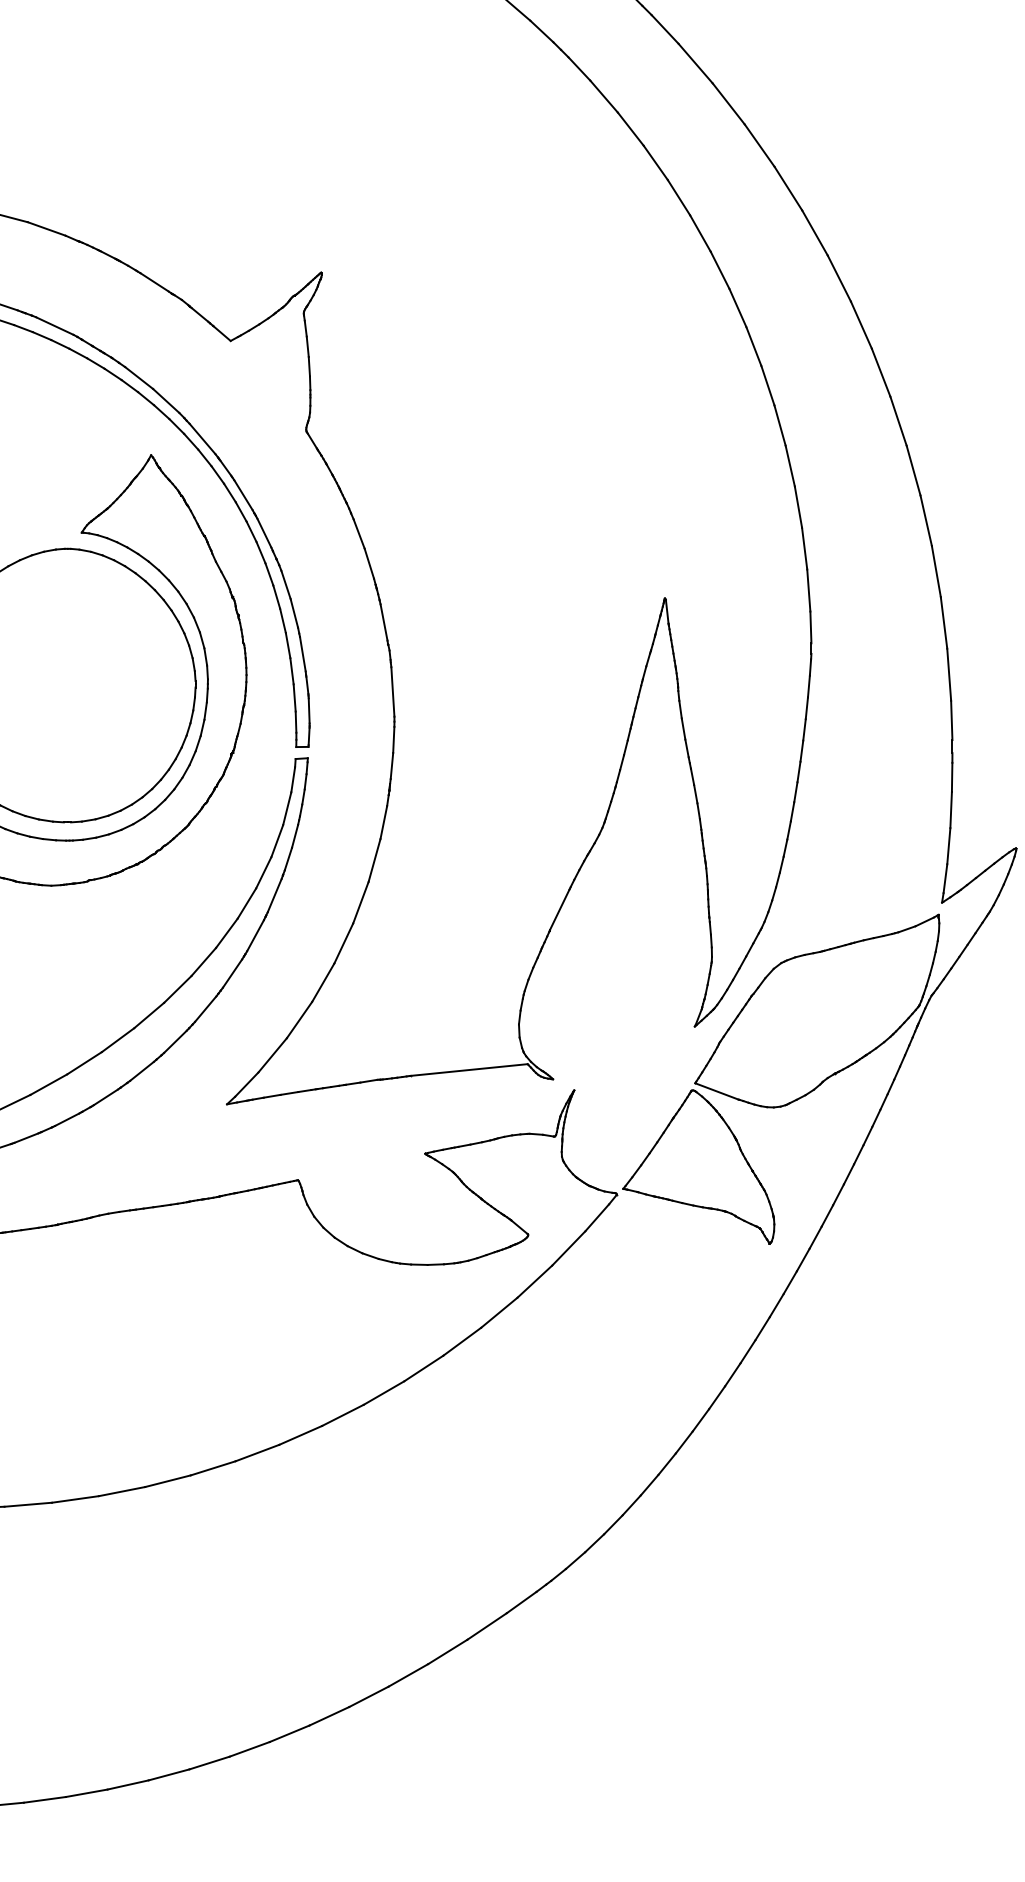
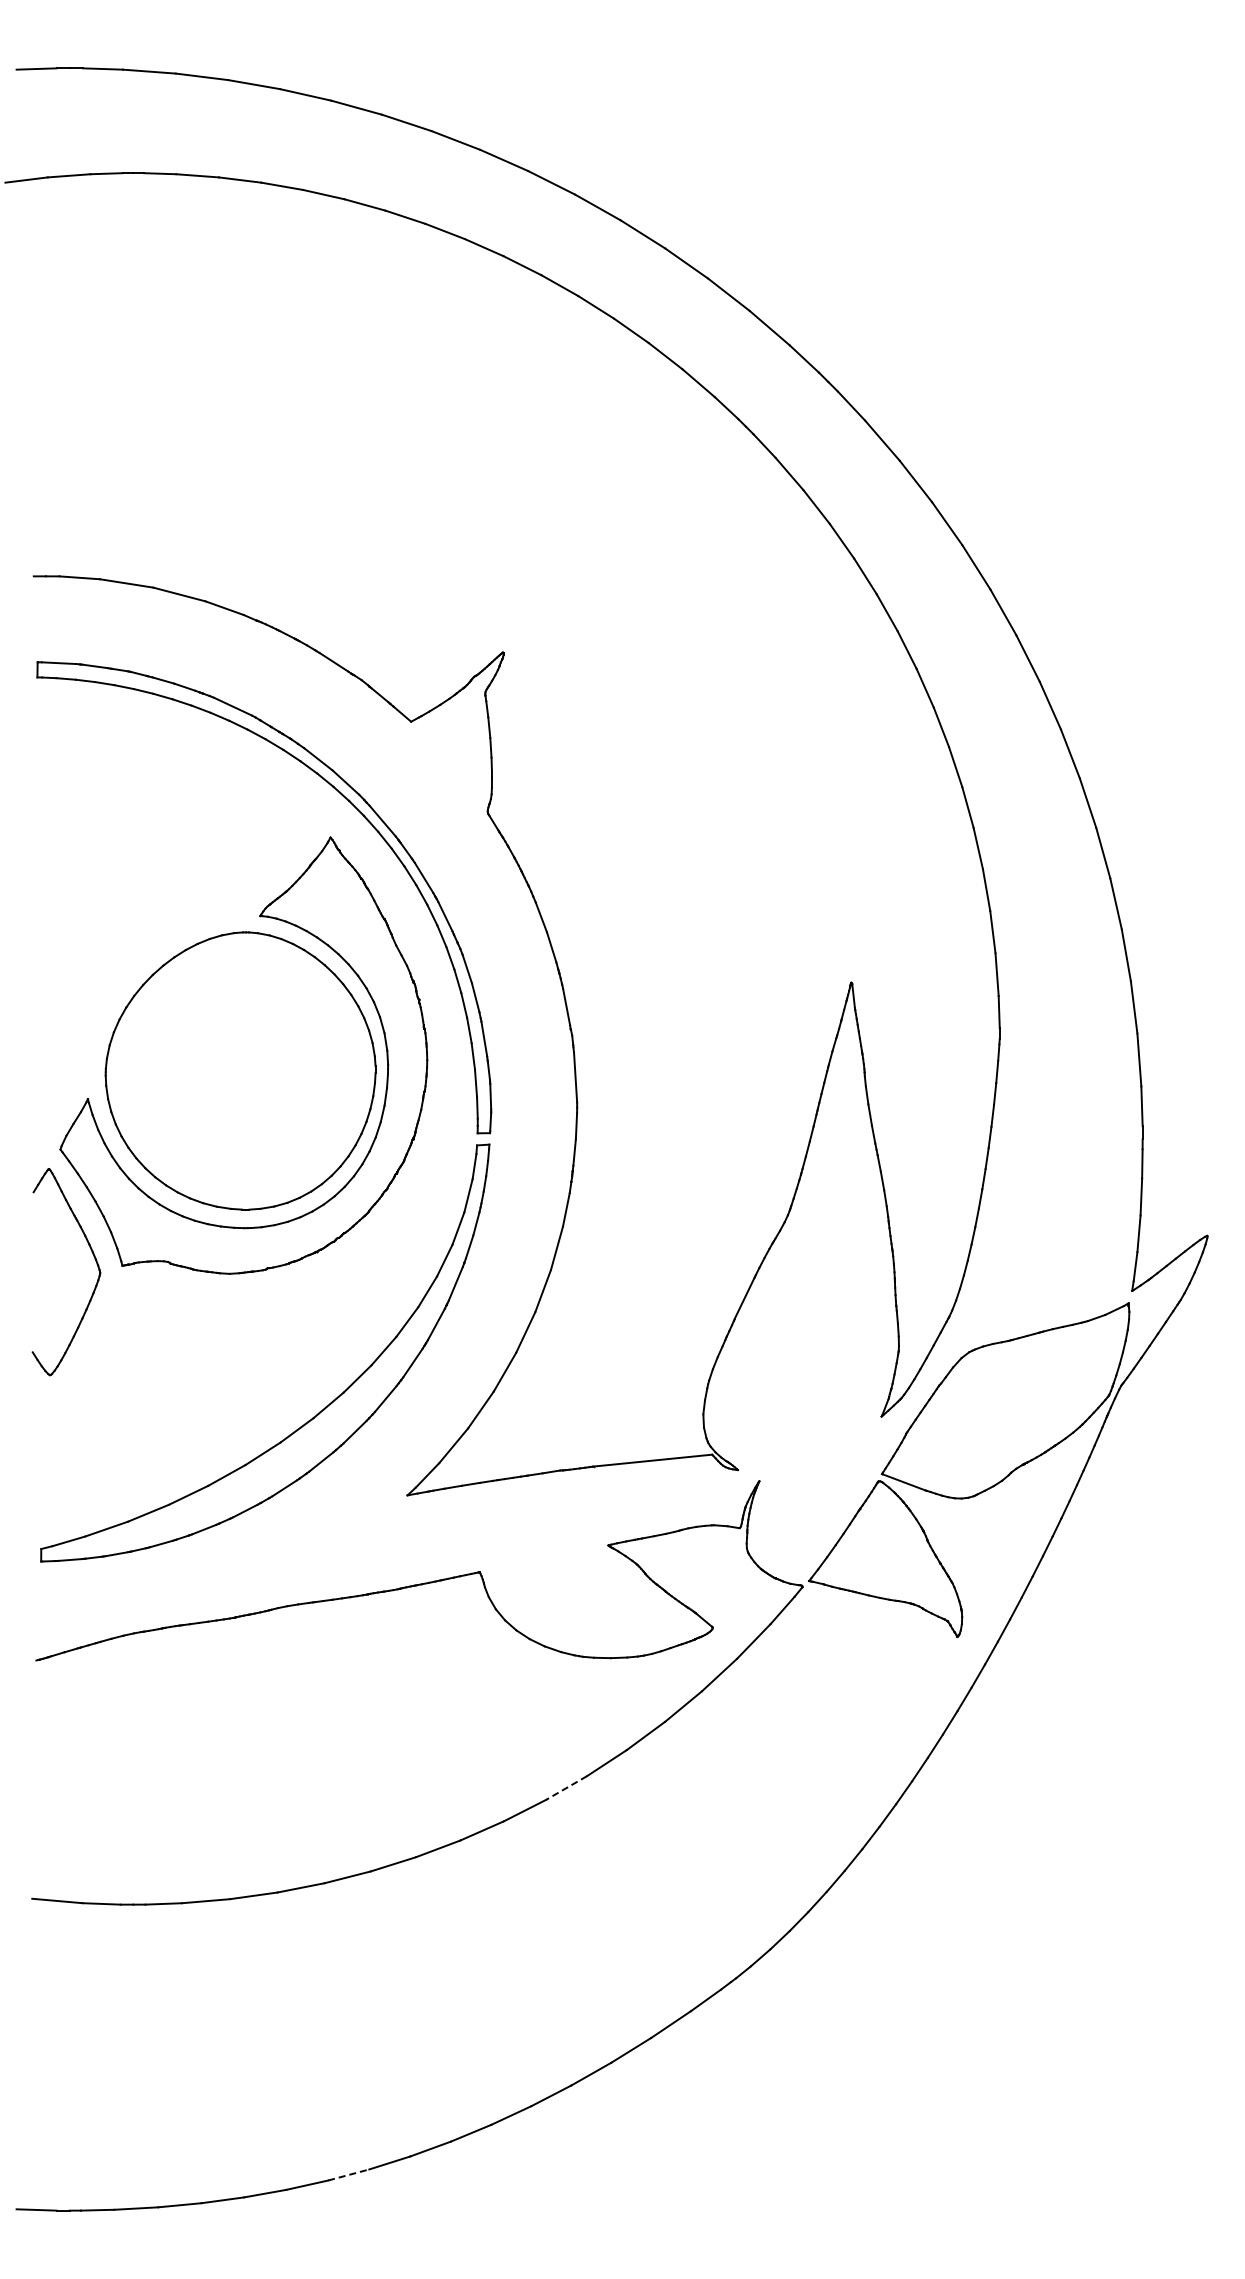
line: (383, 1393) -> (566, 1788), solid -> dashed
line: (169, 1774) -> (349, 2174), solid -> dashed

